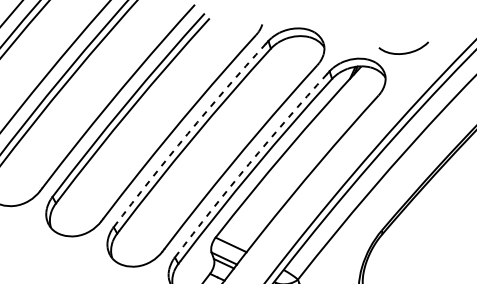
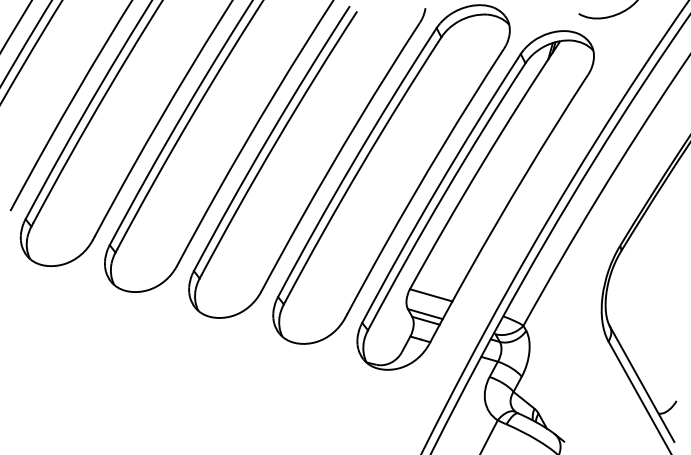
arc: (188, 133) -> (353, 162), dashed -> solid
arc: (249, 163) -> (437, 188), dashed -> solid

